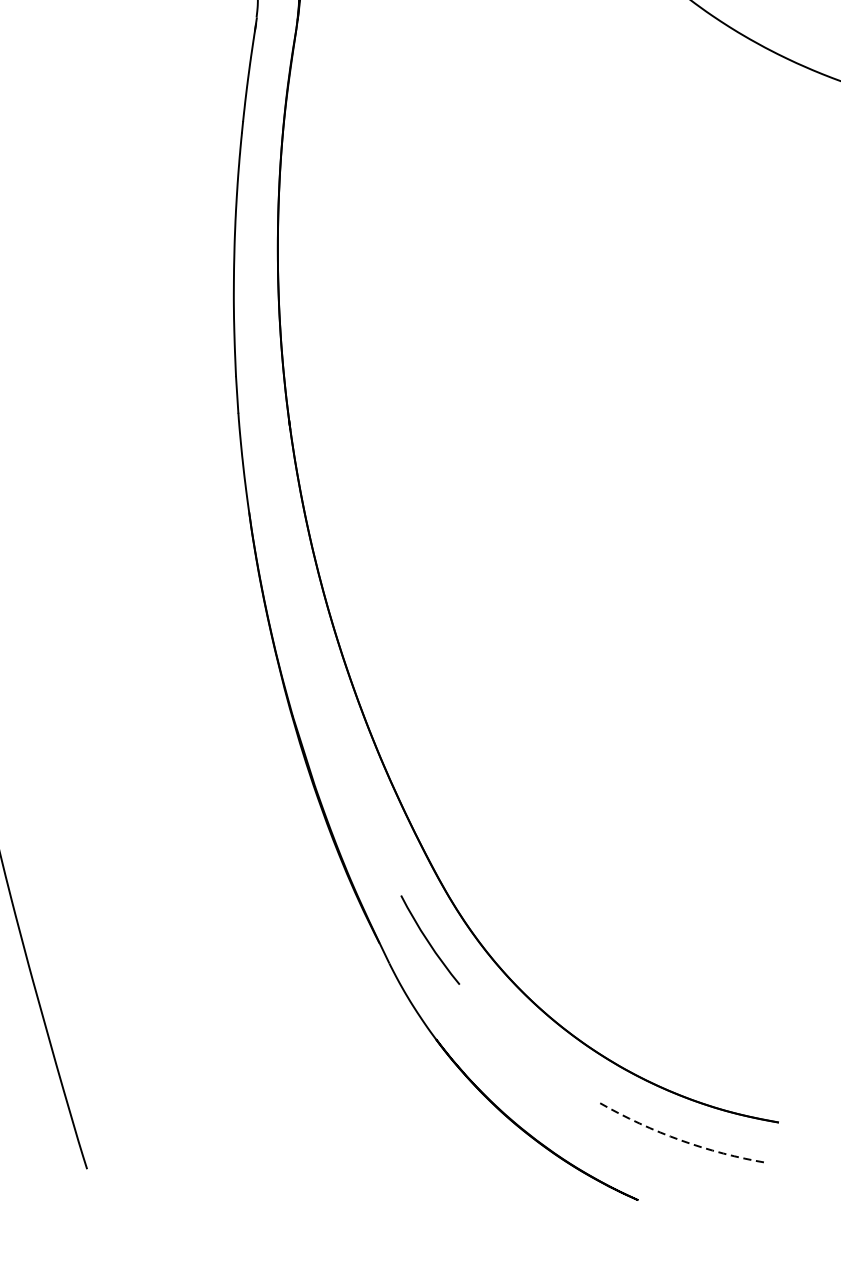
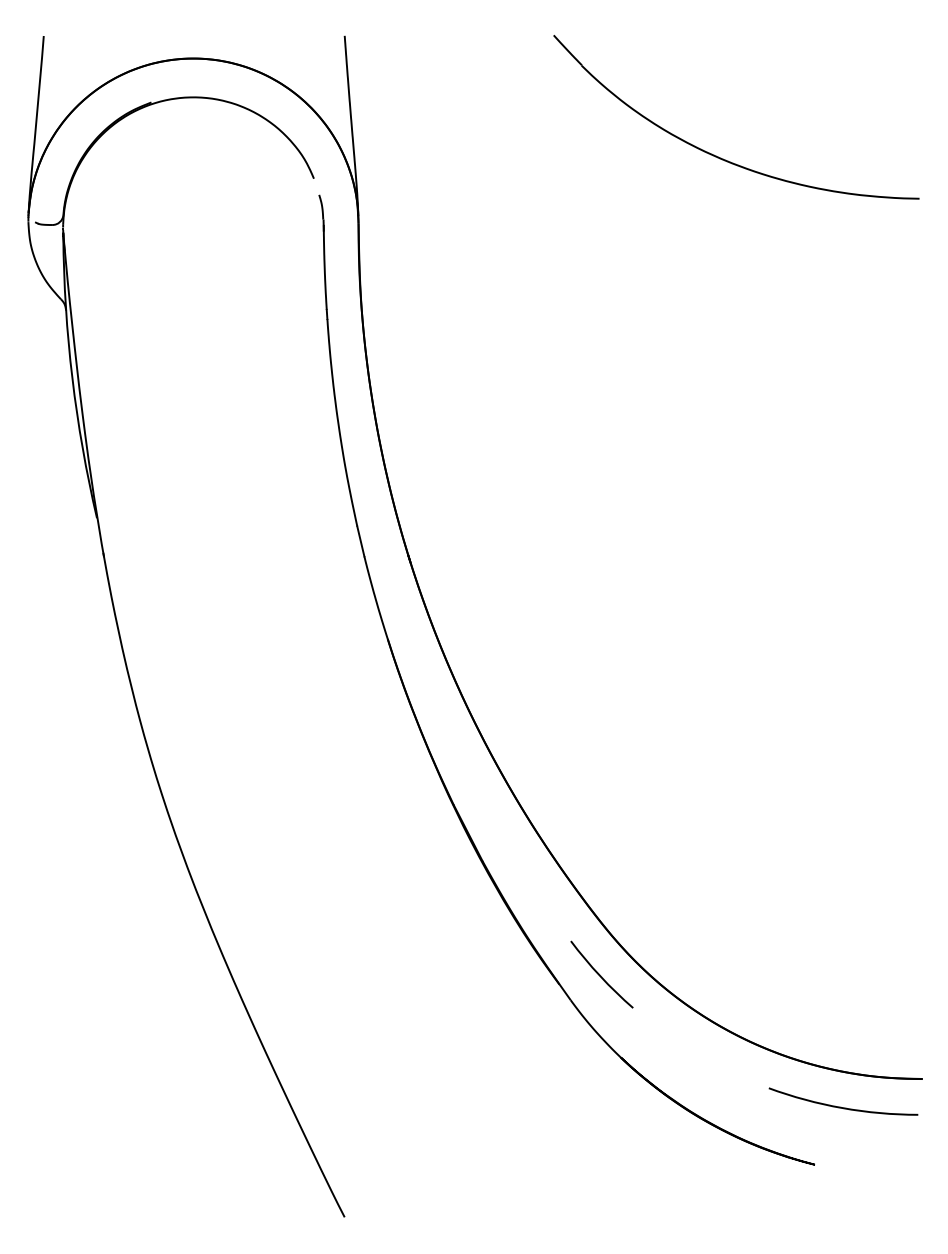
arc: (680, 1140) -> (842, 1108), dashed -> solid

